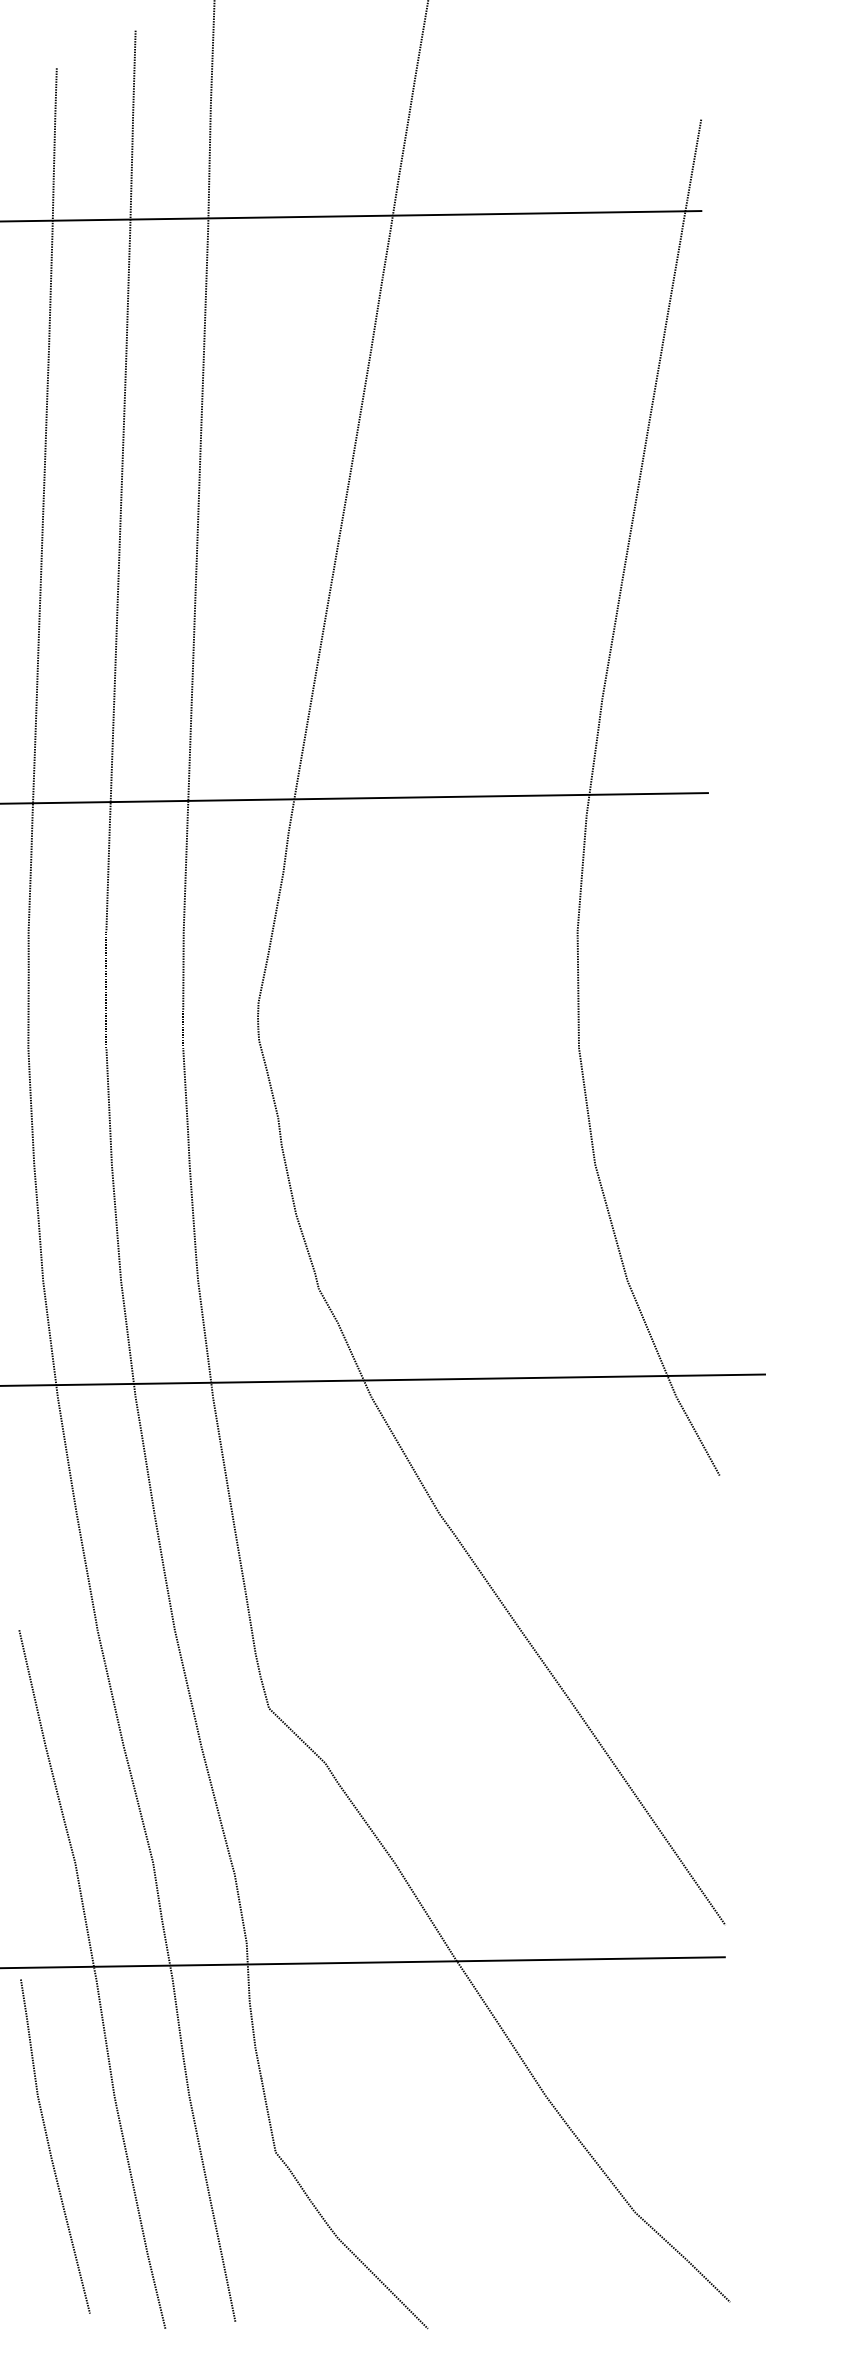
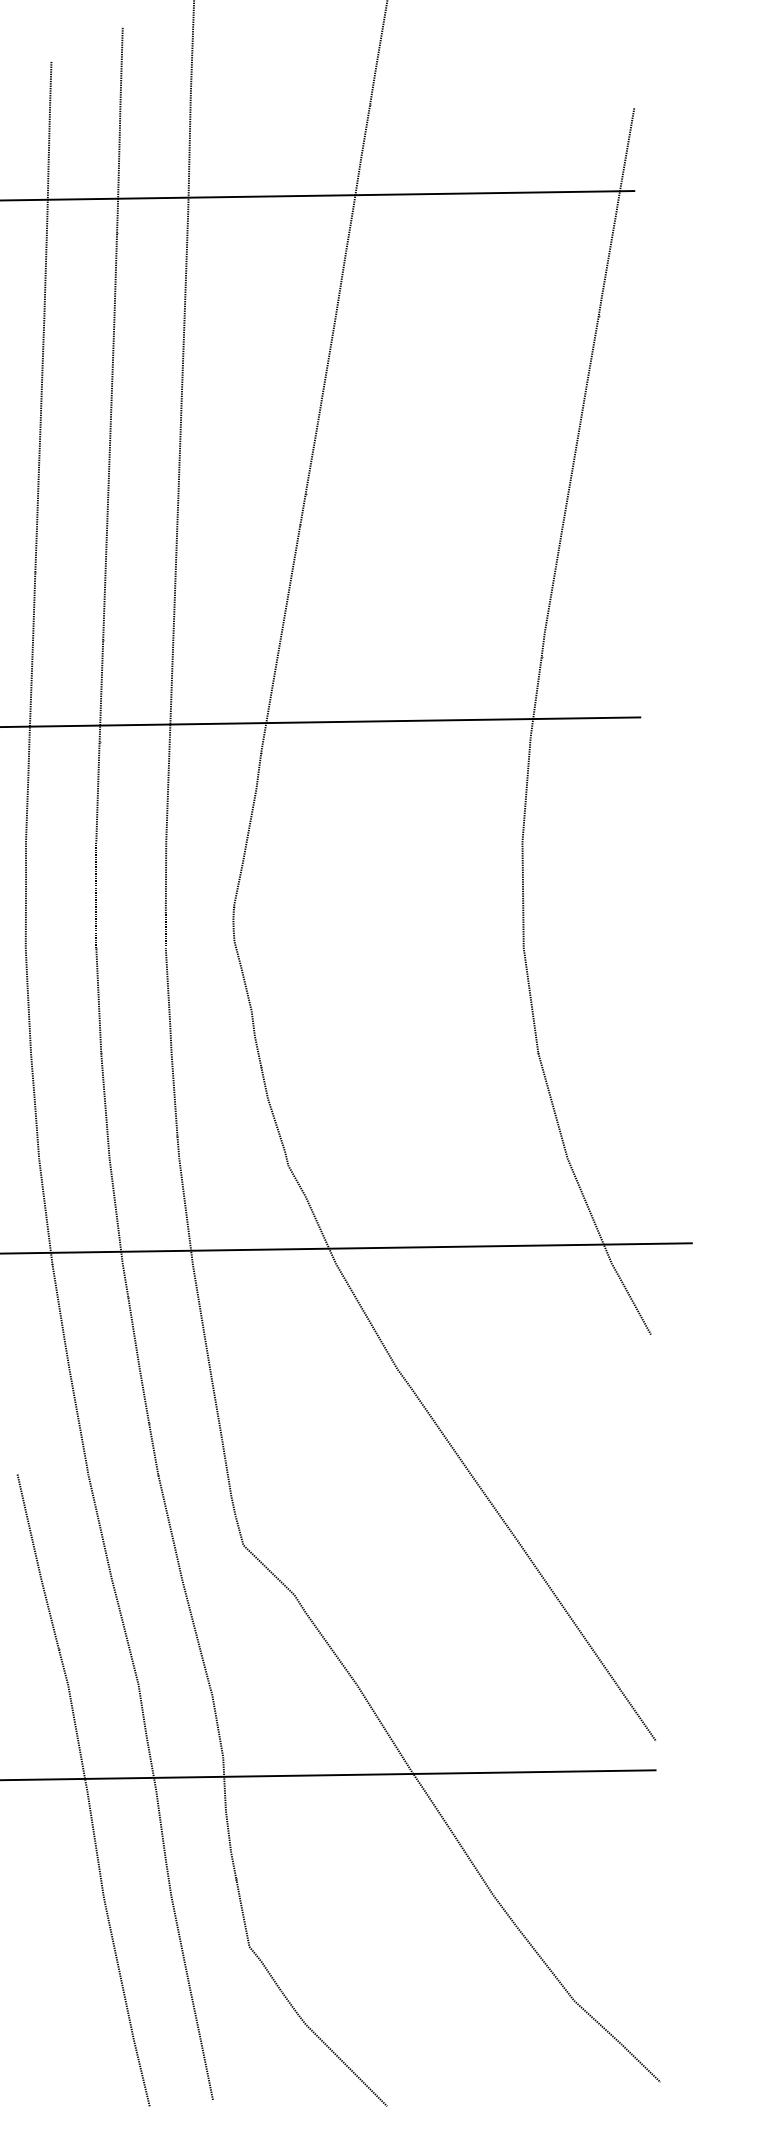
curve: (50, 2145) -> (45, 1940), removed

